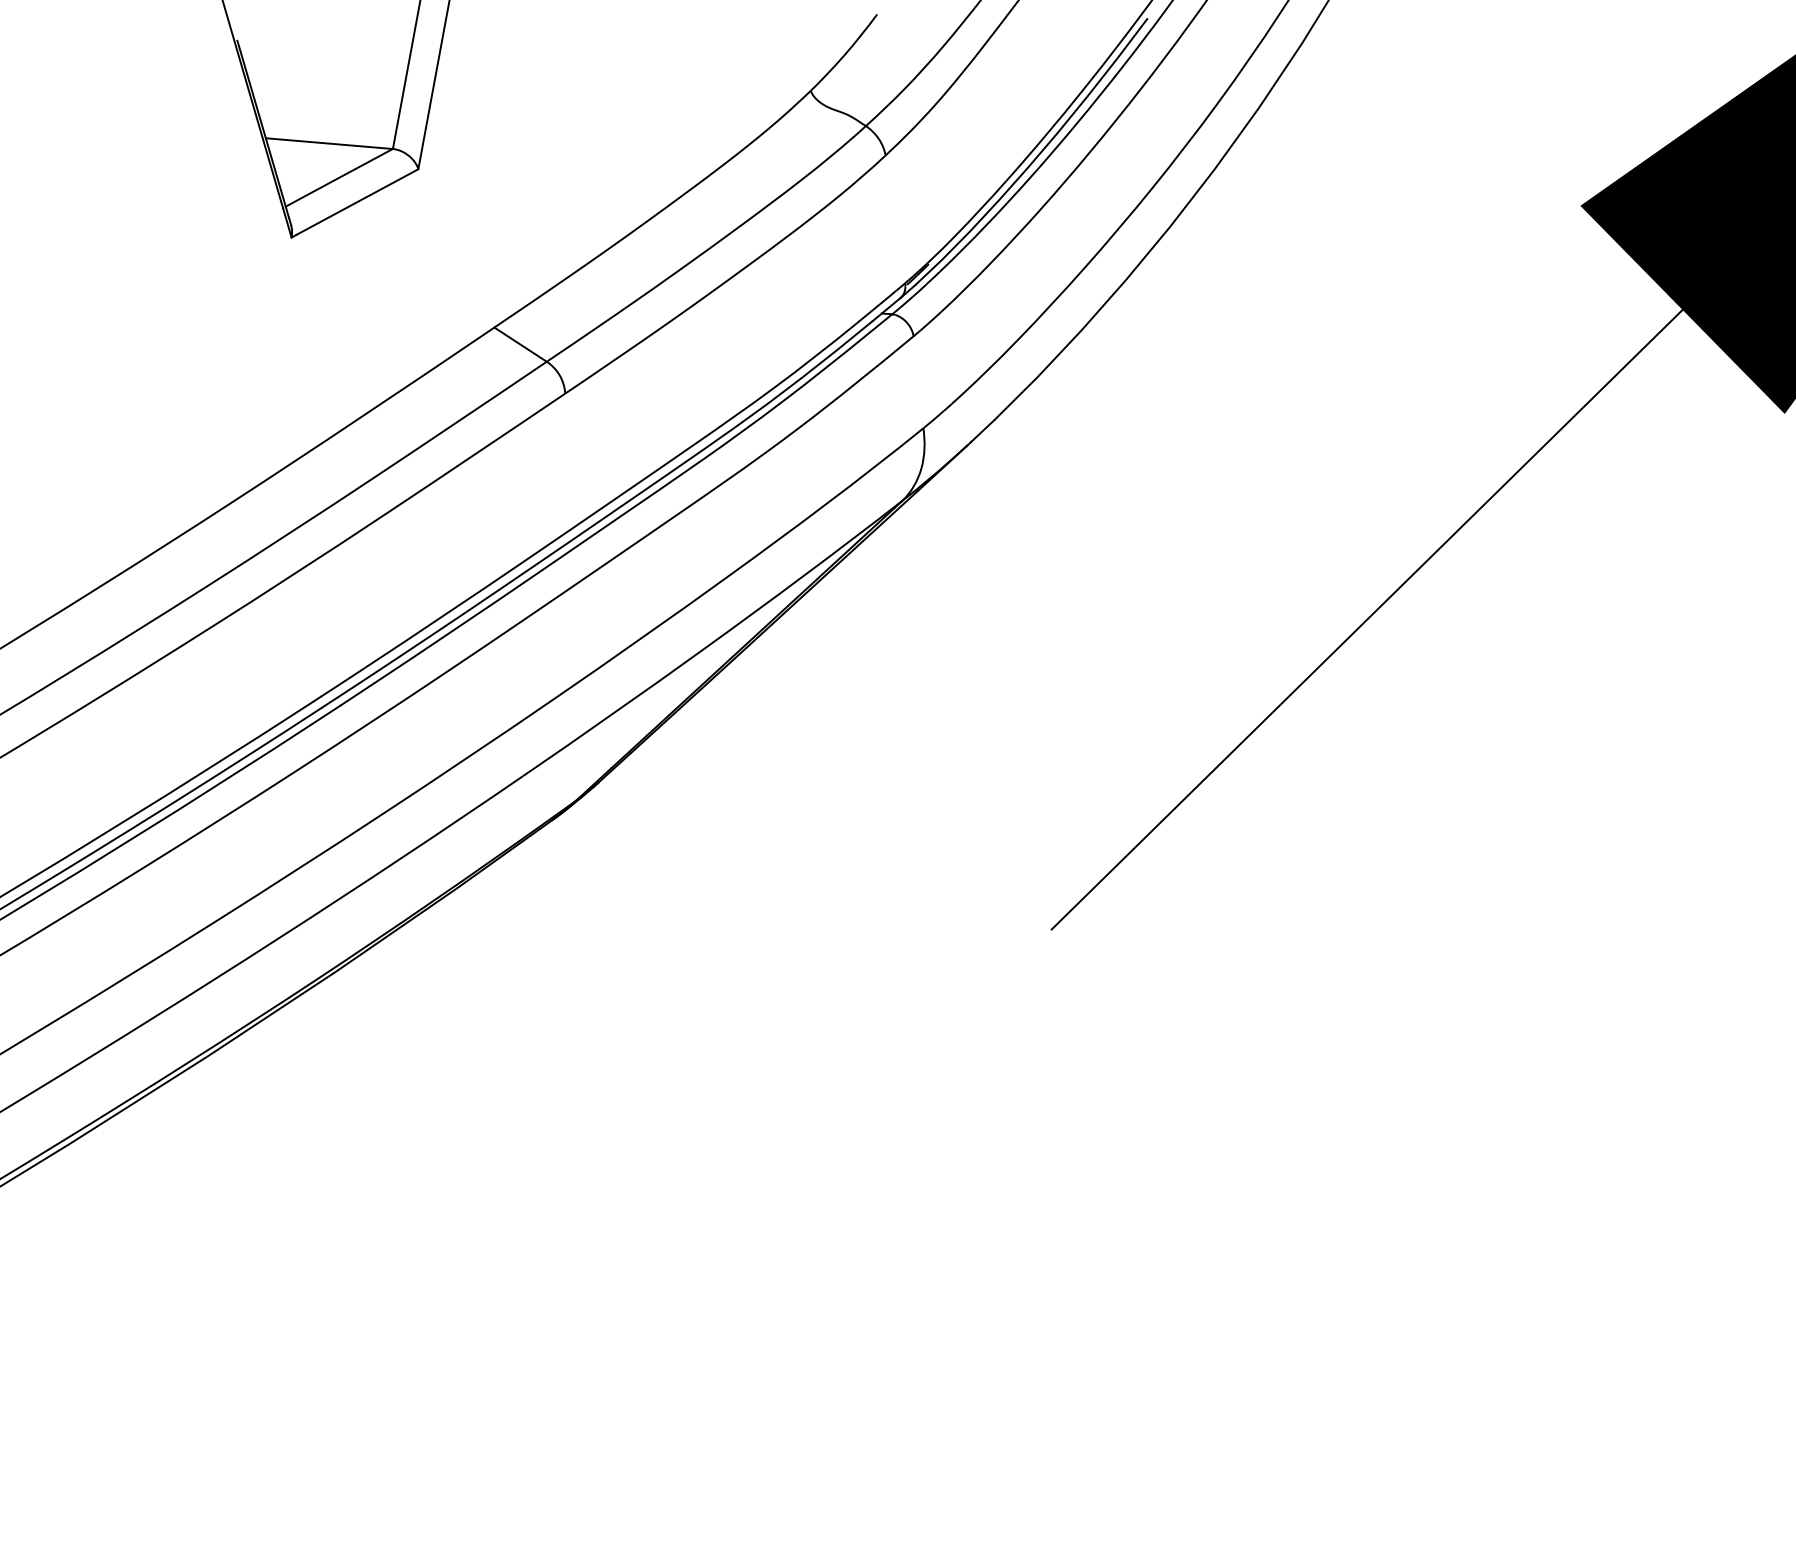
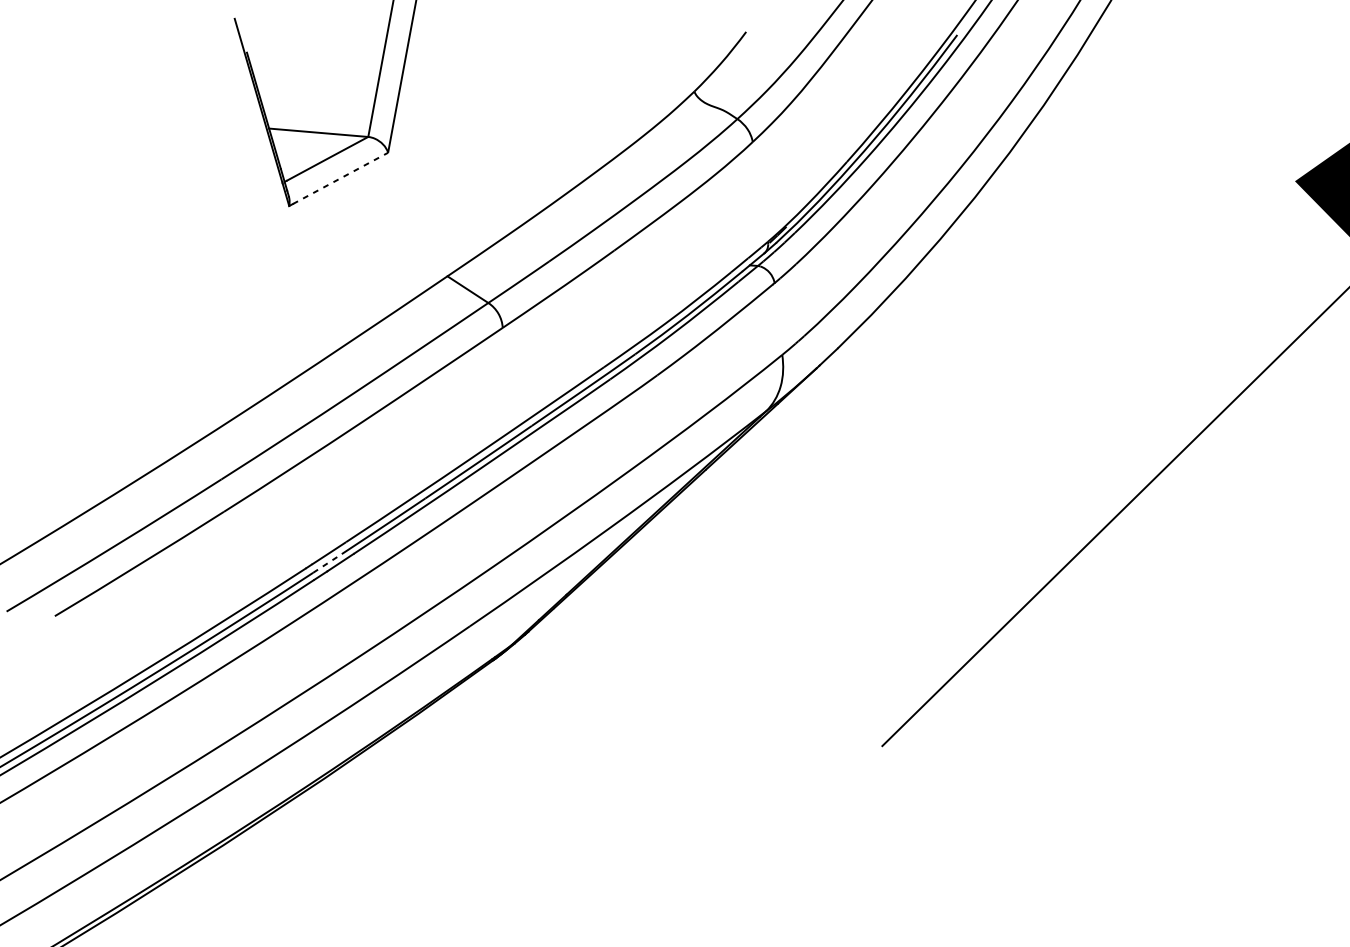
line: (357, 201) -> (340, 177), solid -> dashed
line: (340, 695) -> (327, 563), solid -> dashed

